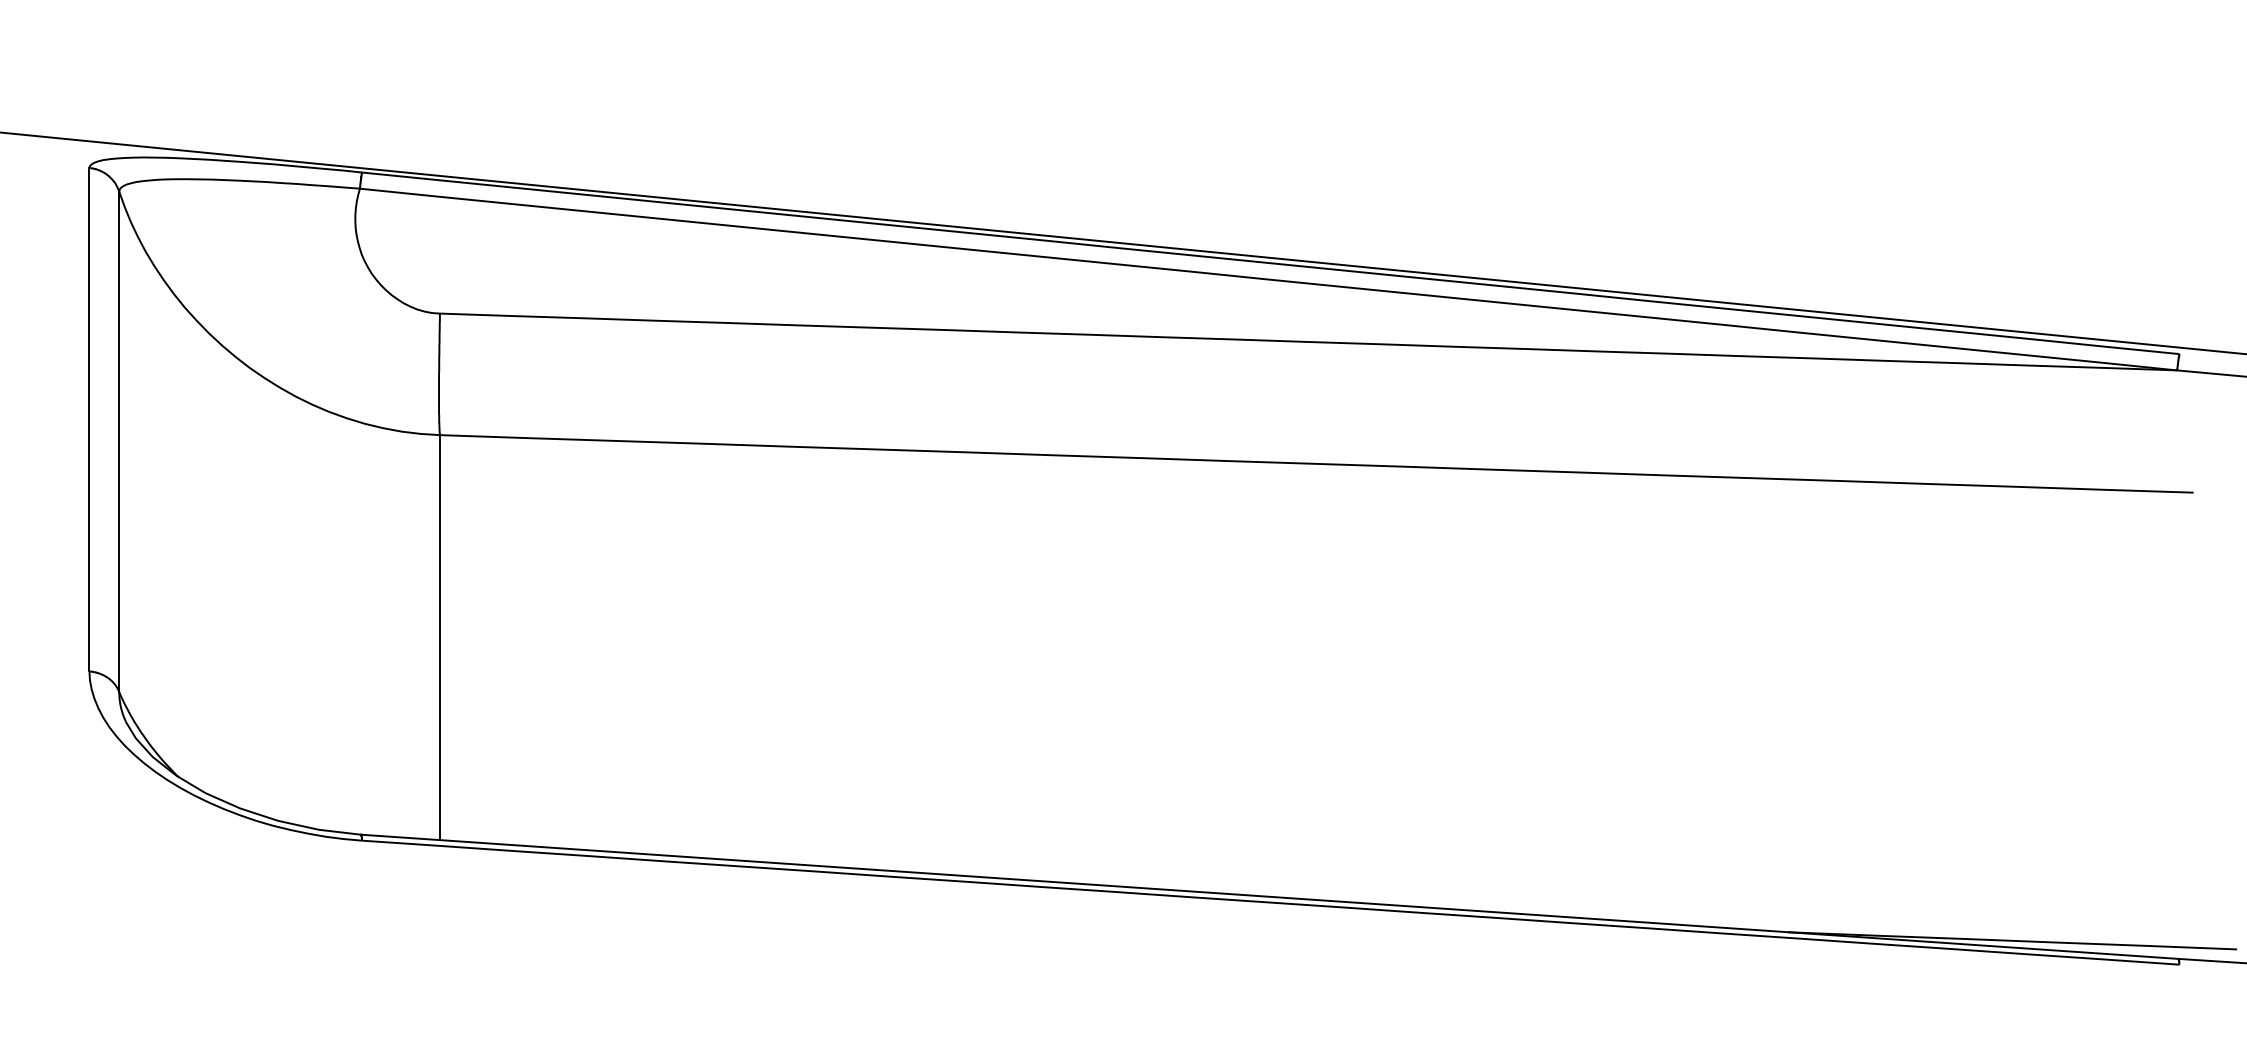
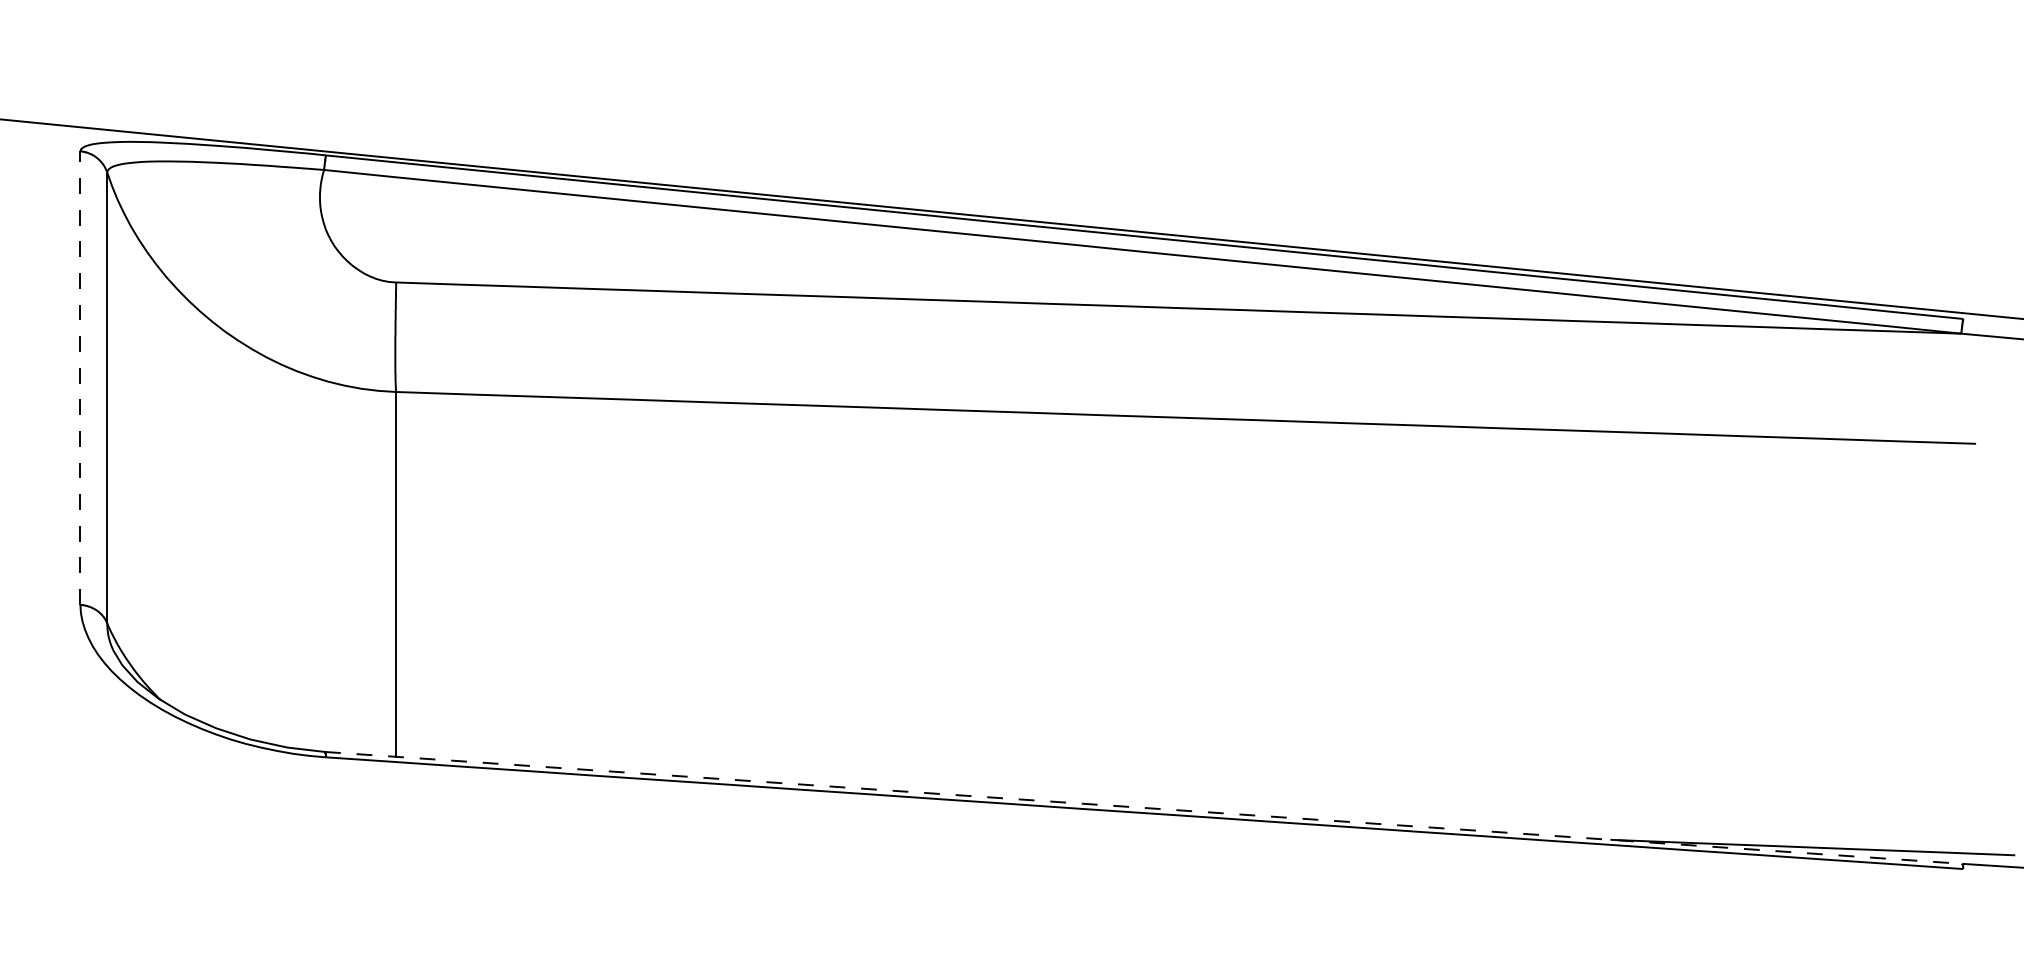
line: (89, 420) -> (80, 378), solid -> dashed
line: (1269, 896) -> (1143, 807), solid -> dashed

